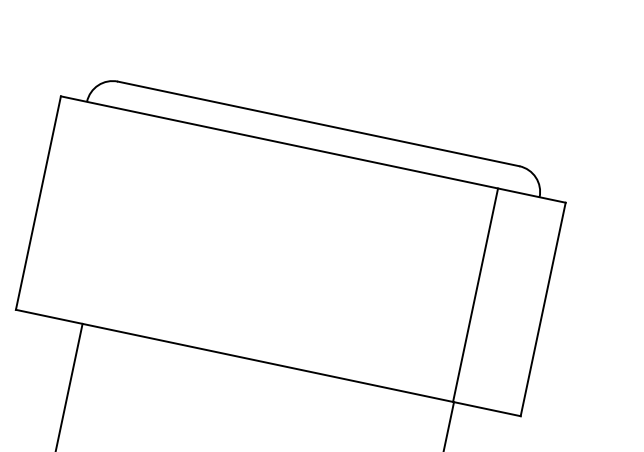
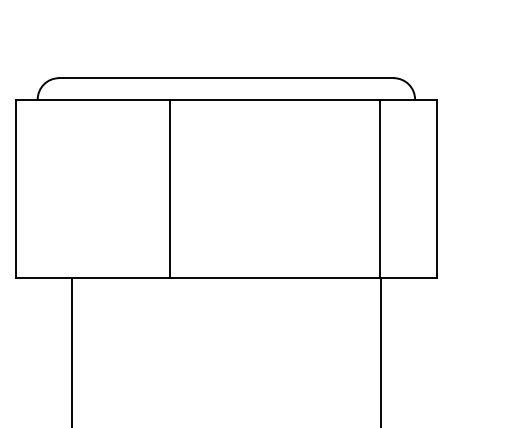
line: (223, 242) -> (170, 188), added

